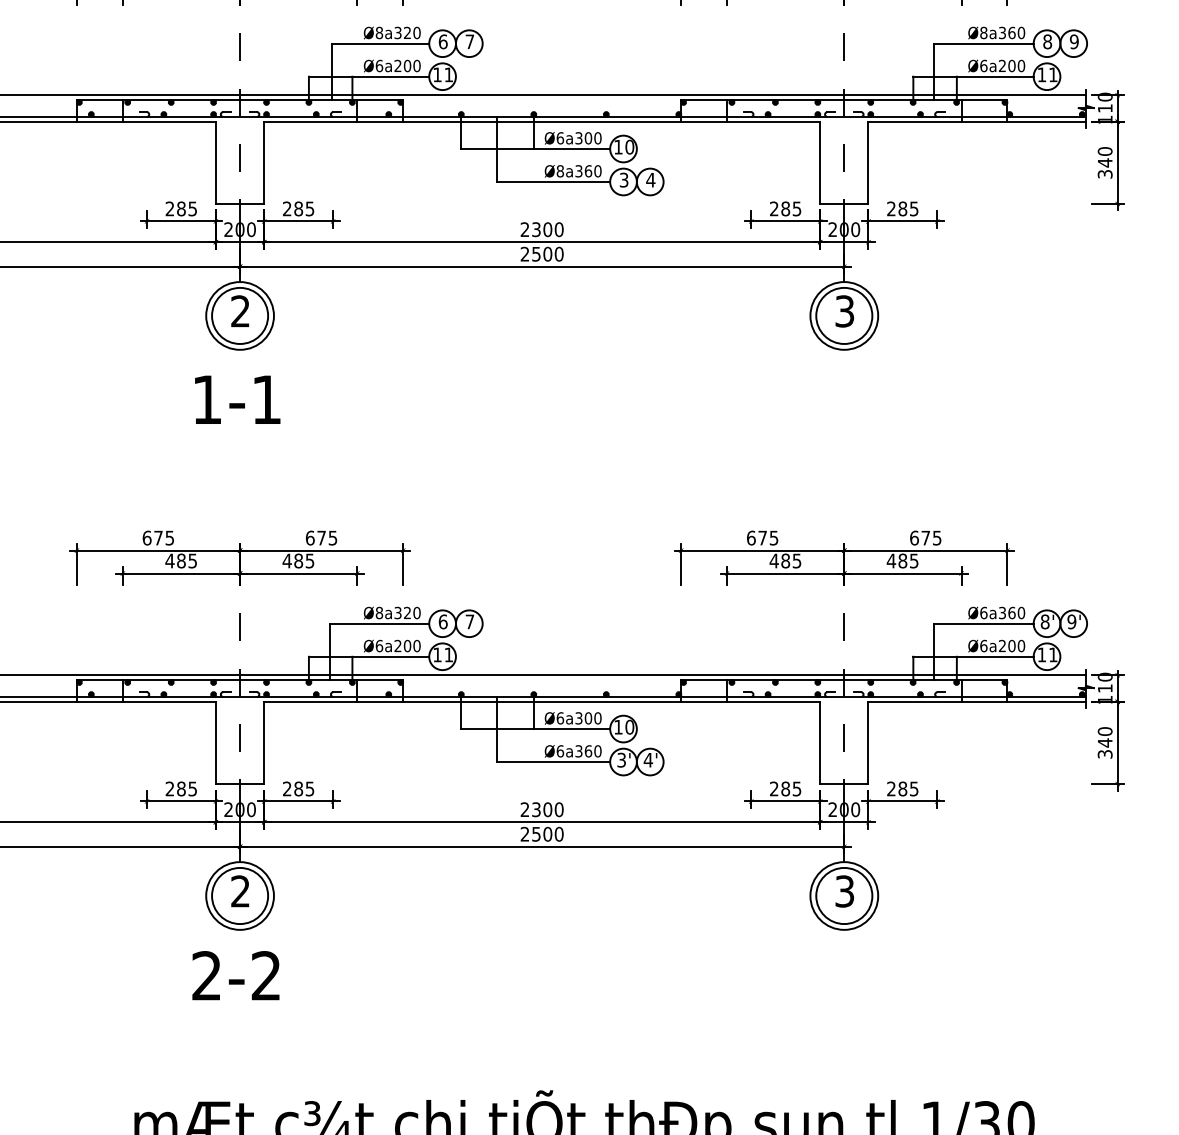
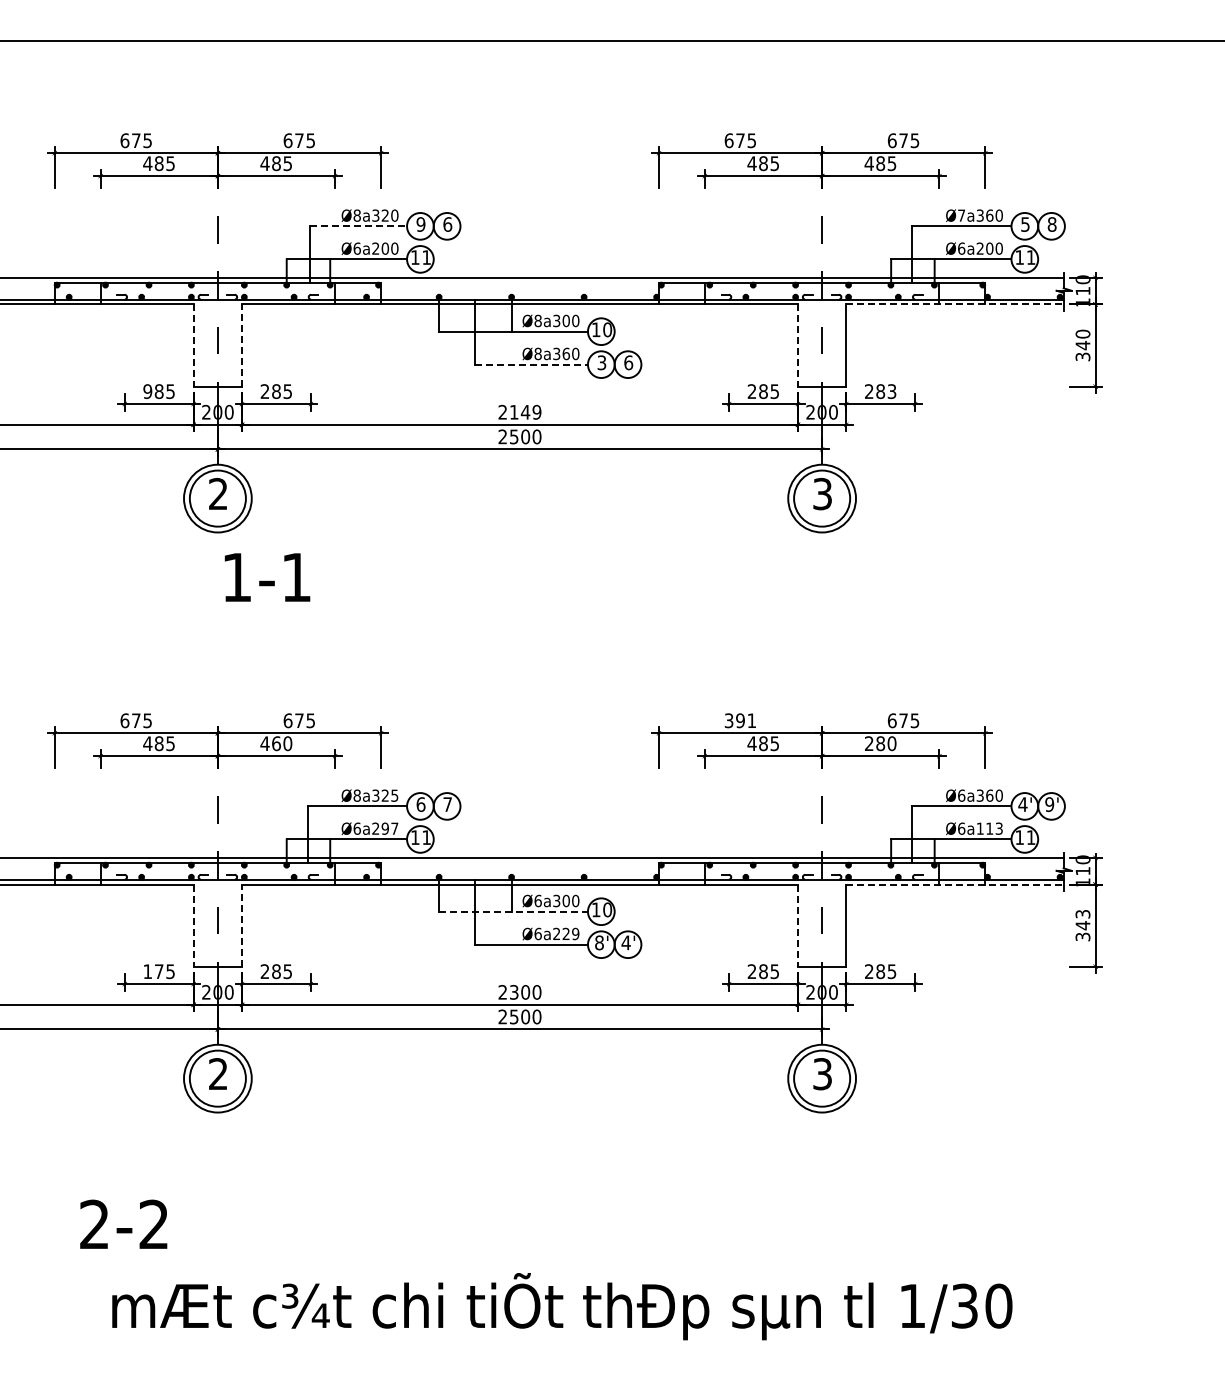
text: (983, 32) -> (961, 215), Ø8a360 -> Ø7a360
text: (442, 41) -> (420, 224), 6 -> 9
text: (469, 41) -> (447, 224), 7 -> 6
text: (1047, 41) -> (1025, 224), 8 -> 5
text: (1073, 41) -> (1051, 224), 9 -> 8
line: (380, 43) -> (358, 226), solid -> dashed
line: (976, 121) -> (954, 304), solid -> dashed
text: (559, 137) -> (537, 320), Ø6a300 -> Ø8a300
line: (264, 162) -> (242, 345), solid -> dashed
line: (215, 163) -> (193, 346), solid -> dashed
line: (819, 163) -> (797, 346), solid -> dashed
text: (650, 179) -> (628, 362), 4 -> 6
line: (554, 181) -> (532, 364), solid -> dashed
text: (169, 208) -> (147, 391), 285 -> 985
text: (914, 208) -> (892, 391), 285 -> 283
text: (547, 228) -> (525, 411), 2300 -> 2149
text: (237, 399) -> (267, 577), moved
text: (761, 537) -> (739, 720), 675 -> 391
text: (304, 560) -> (282, 743), 485 -> 460
text: (902, 560) -> (880, 743), 485 -> 280
text: (416, 612) -> (394, 795), Ø8a320 -> Ø8a325
text: (1044, 621) -> (1022, 804), 8' -> 4'
text: (411, 645) -> (389, 828), Ø6a200 -> Ø6a297
text: (1011, 645) -> (989, 828), Ø6a200 -> Ø6a113
line: (976, 701) -> (954, 884), solid -> dashed
line: (536, 728) -> (514, 911), solid -> dashed
text: (1104, 730) -> (1082, 913), 340 -> 343
line: (264, 742) -> (242, 925), solid -> dashed
line: (215, 743) -> (193, 926), solid -> dashed
line: (819, 743) -> (797, 926), solid -> dashed
text: (588, 750) -> (566, 933), Ø6a360 -> Ø6a229
text: (621, 759) -> (599, 942), 3' -> 8'
text: (175, 788) -> (153, 971), 285 -> 175
text: (235, 974) -> (123, 1223), moved

